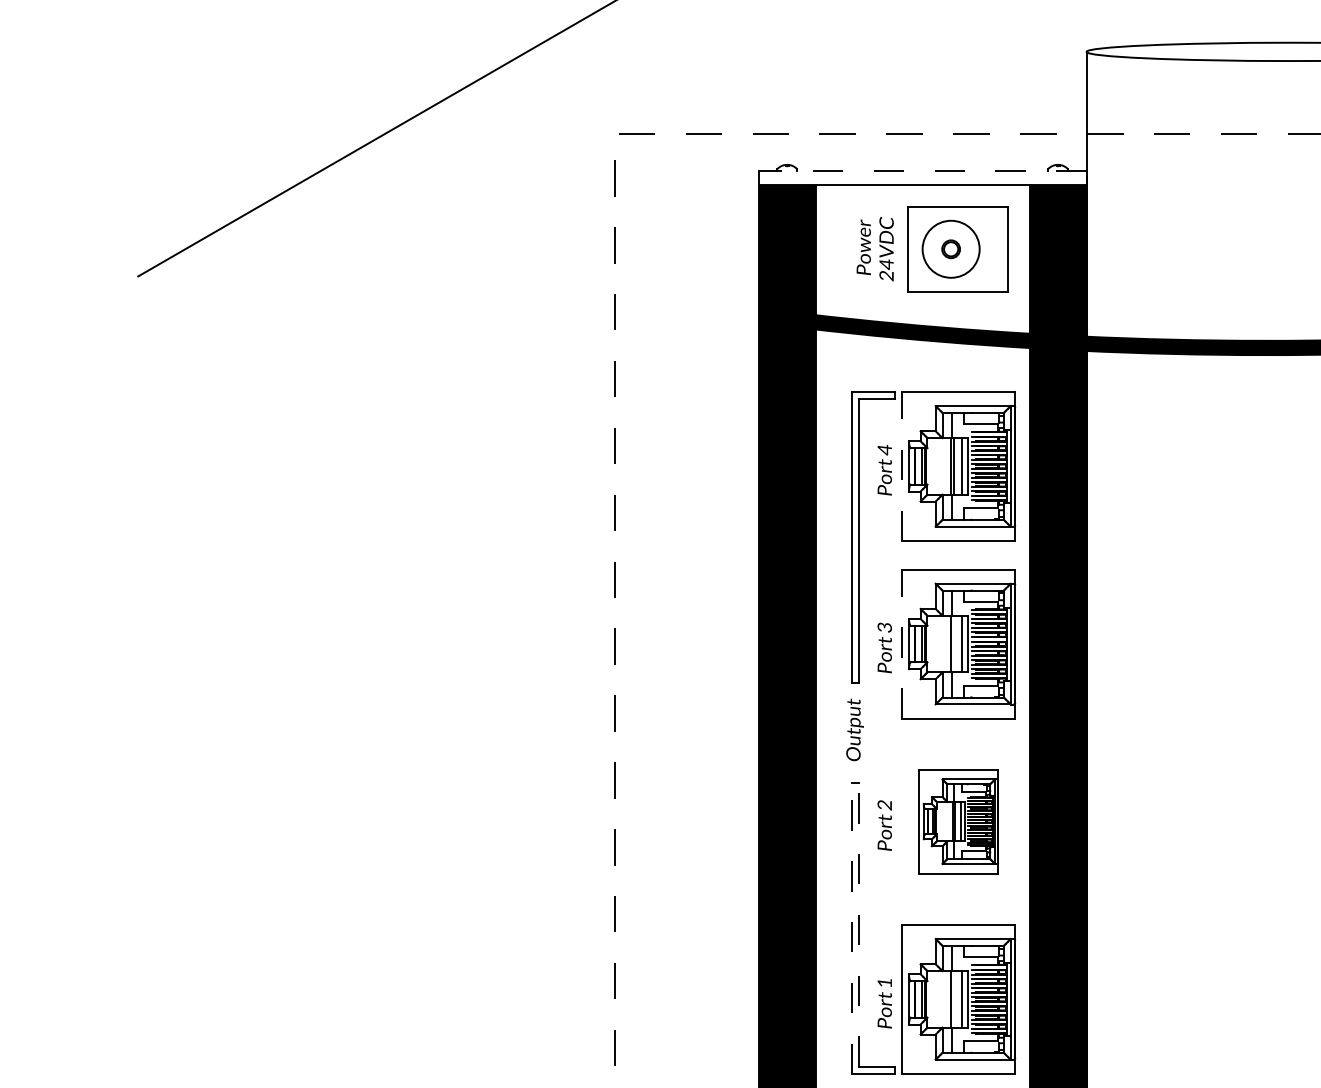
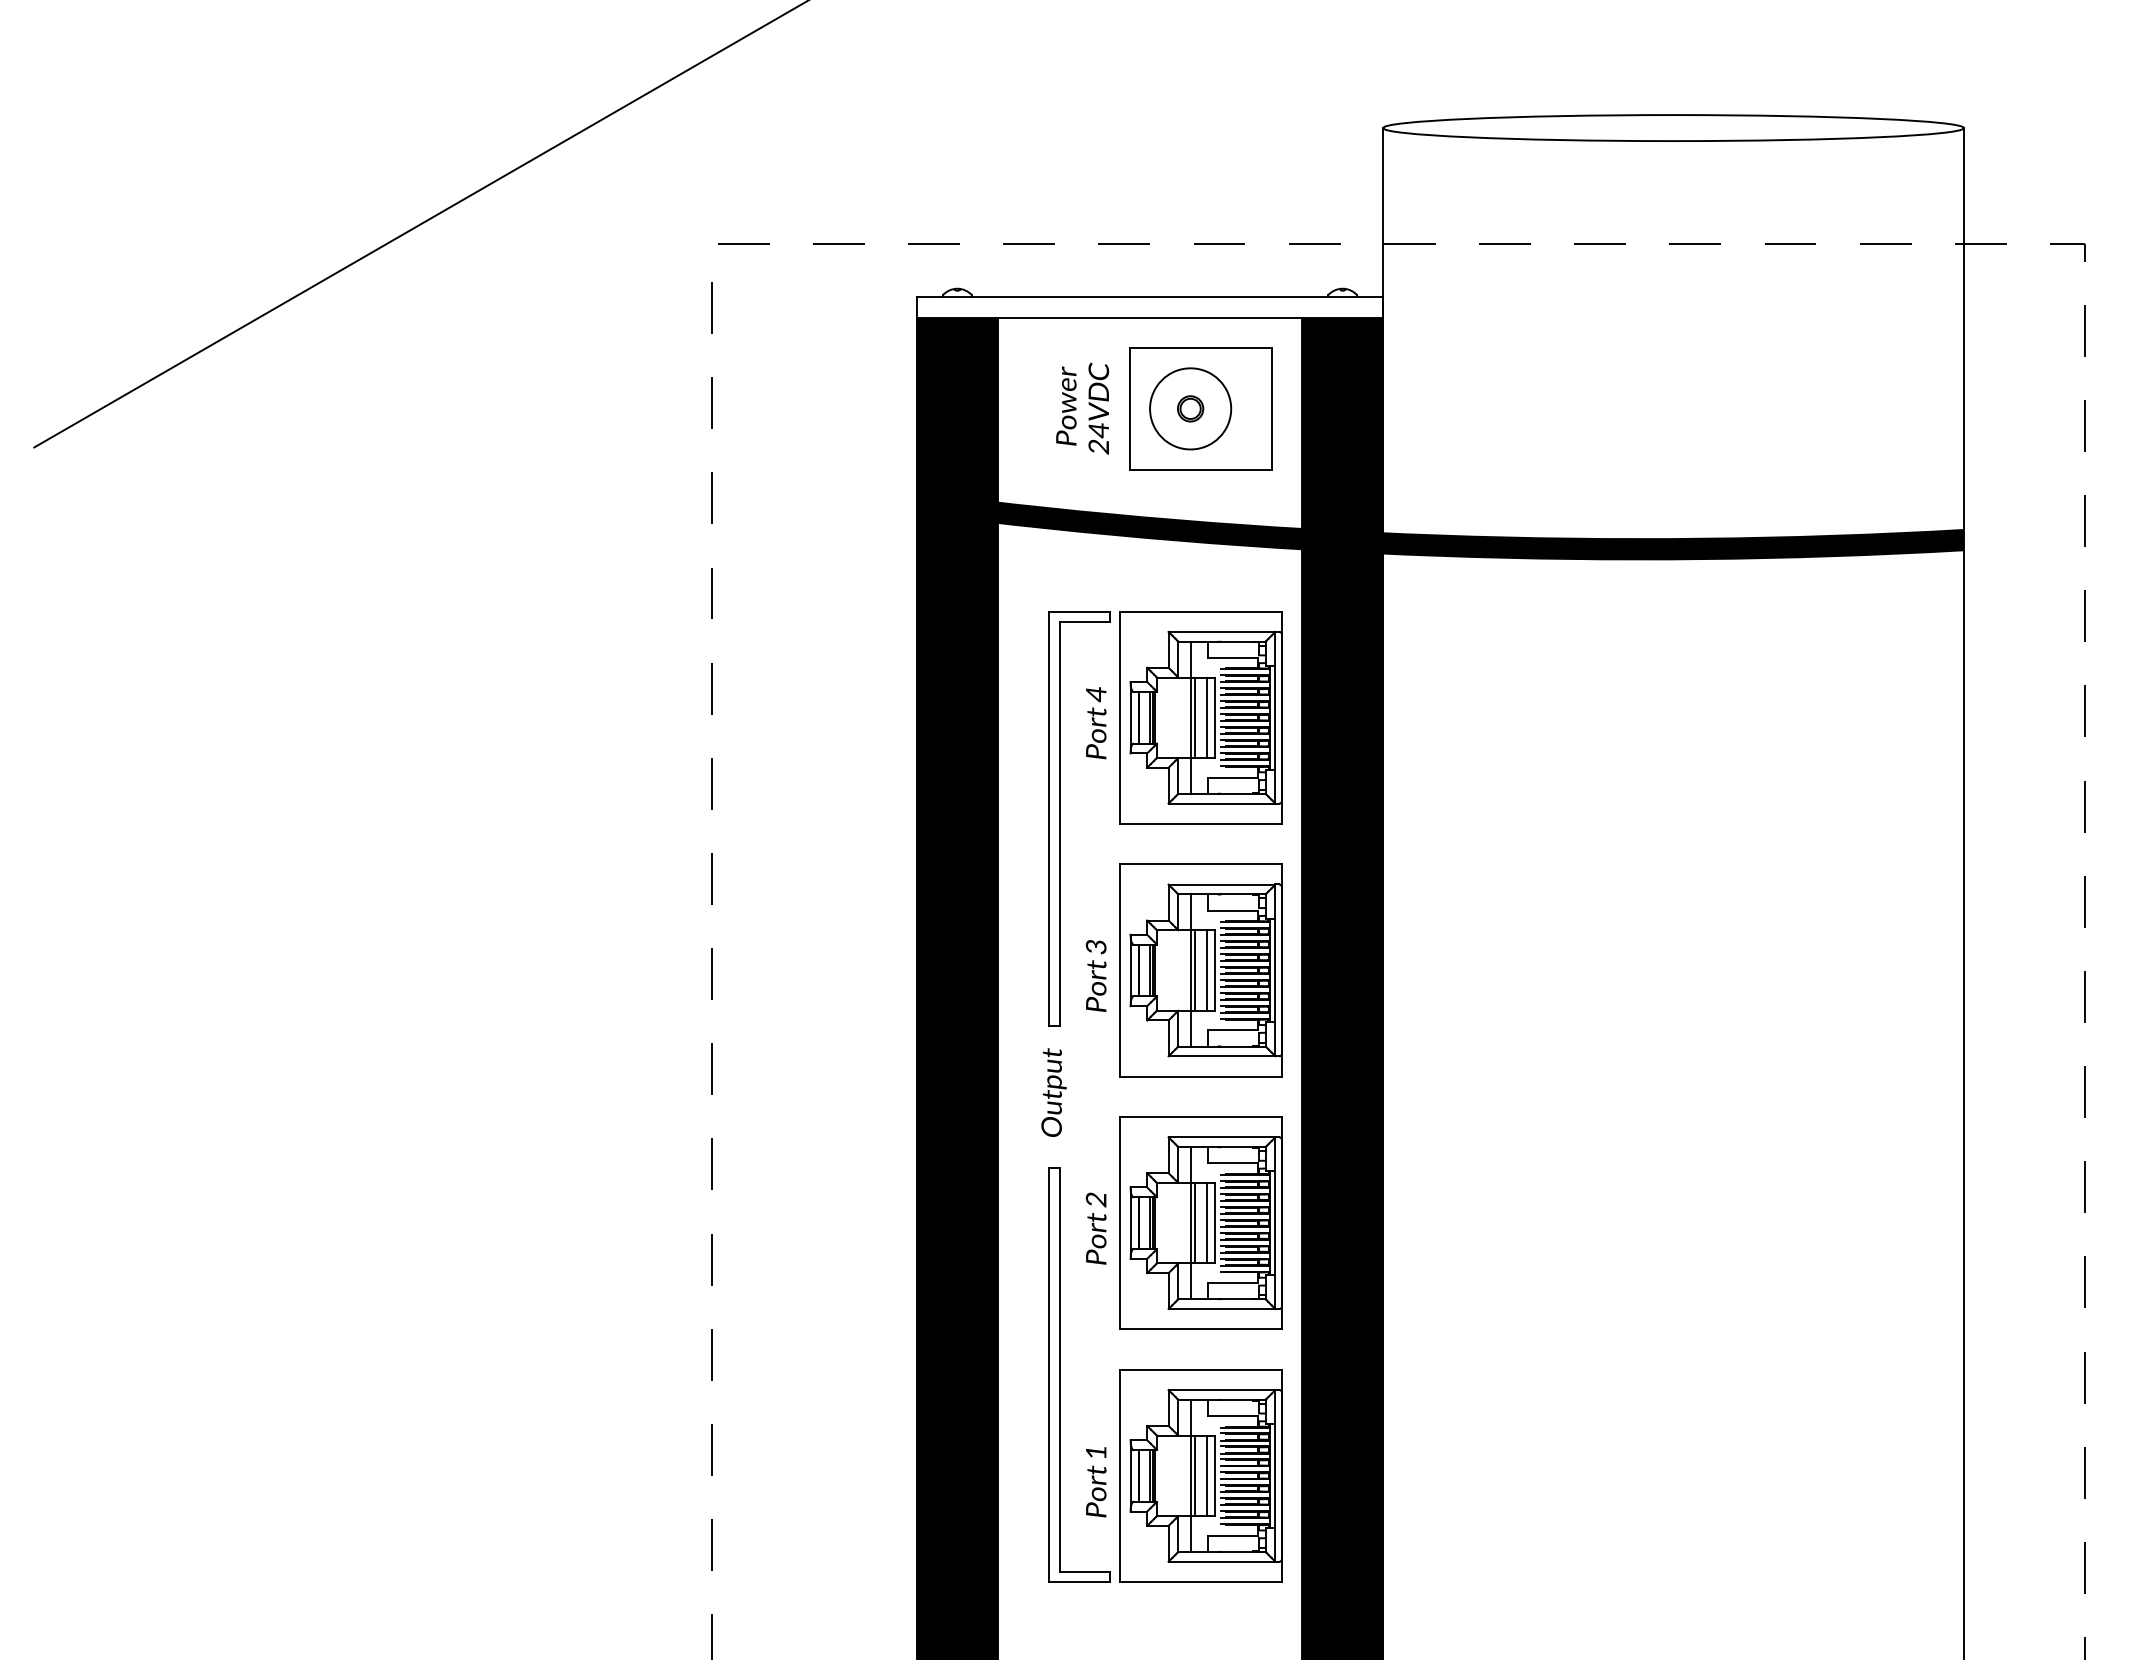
line: (922, 170) -> (1149, 297), dashed -> solid
line: (901, 466) -> (1120, 717), dashed -> solid
line: (901, 643) -> (1120, 969), dashed -> solid
line: (953, 644) -> (1194, 970), added
part: (958, 821) -> (1200, 1222), size x1.43
line: (858, 924) -> (1059, 1369), dashed -> solid
line: (851, 928) -> (1049, 1374), dashed -> solid
line: (953, 999) -> (1194, 1475), added

